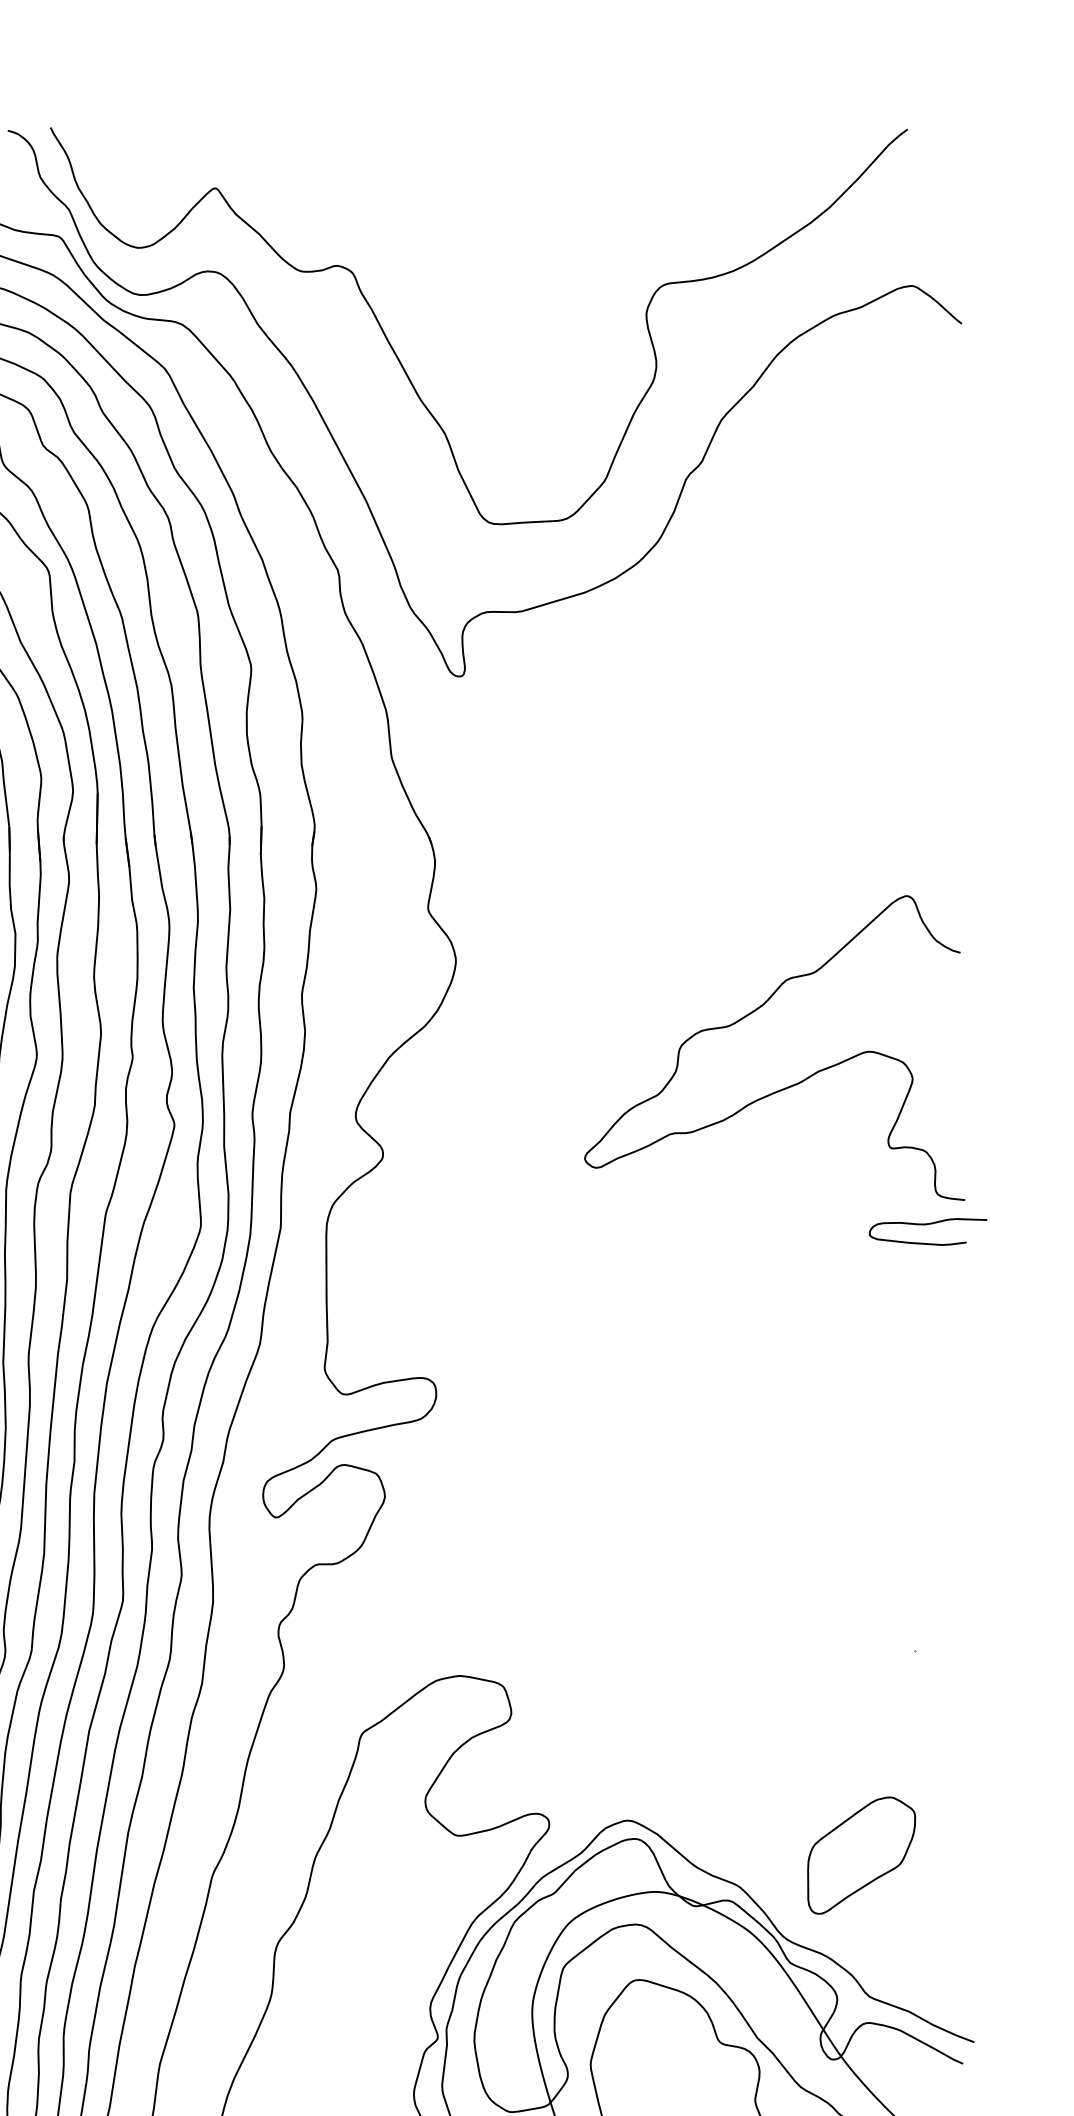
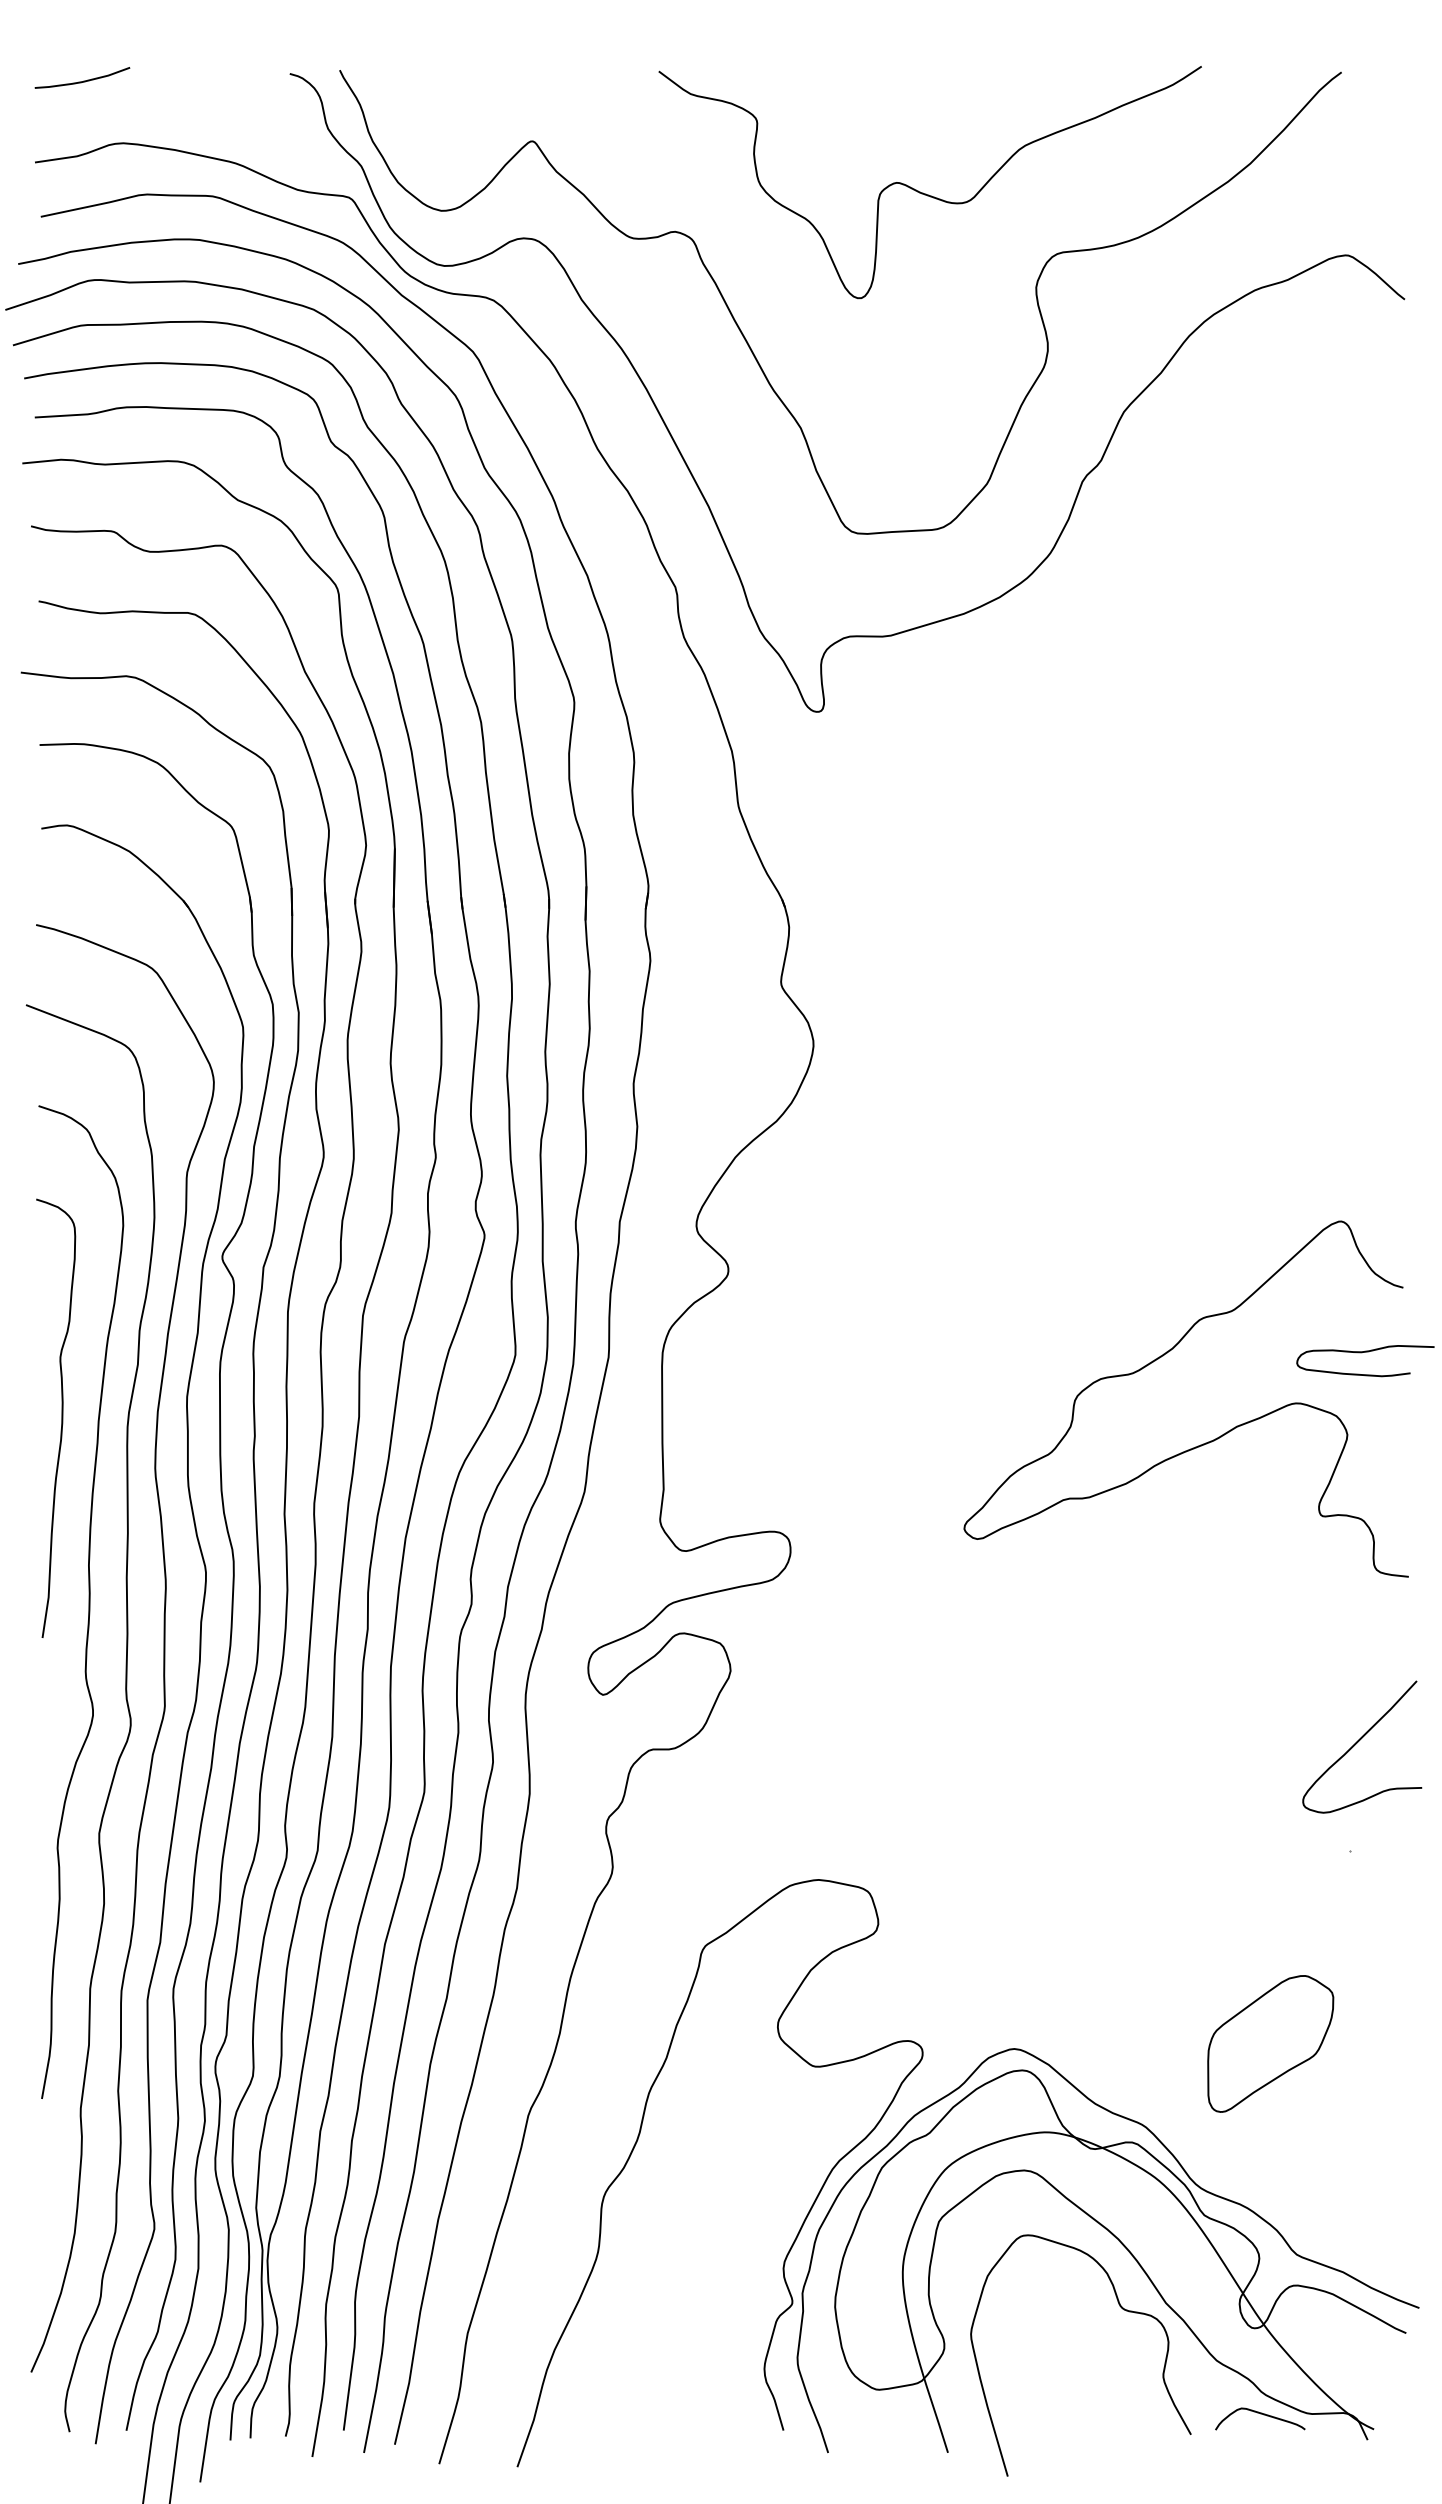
curve: (552, 233) -> (926, 193), added
curve: (755, 1011) -> (1163, 1356), moved
curve: (922, 1558) -> (1358, 1742), added
part: (861, 1855) -> (1270, 2043), moved

